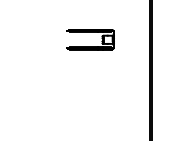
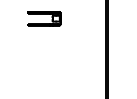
part: (90, 32) -> (44, 13), moved

